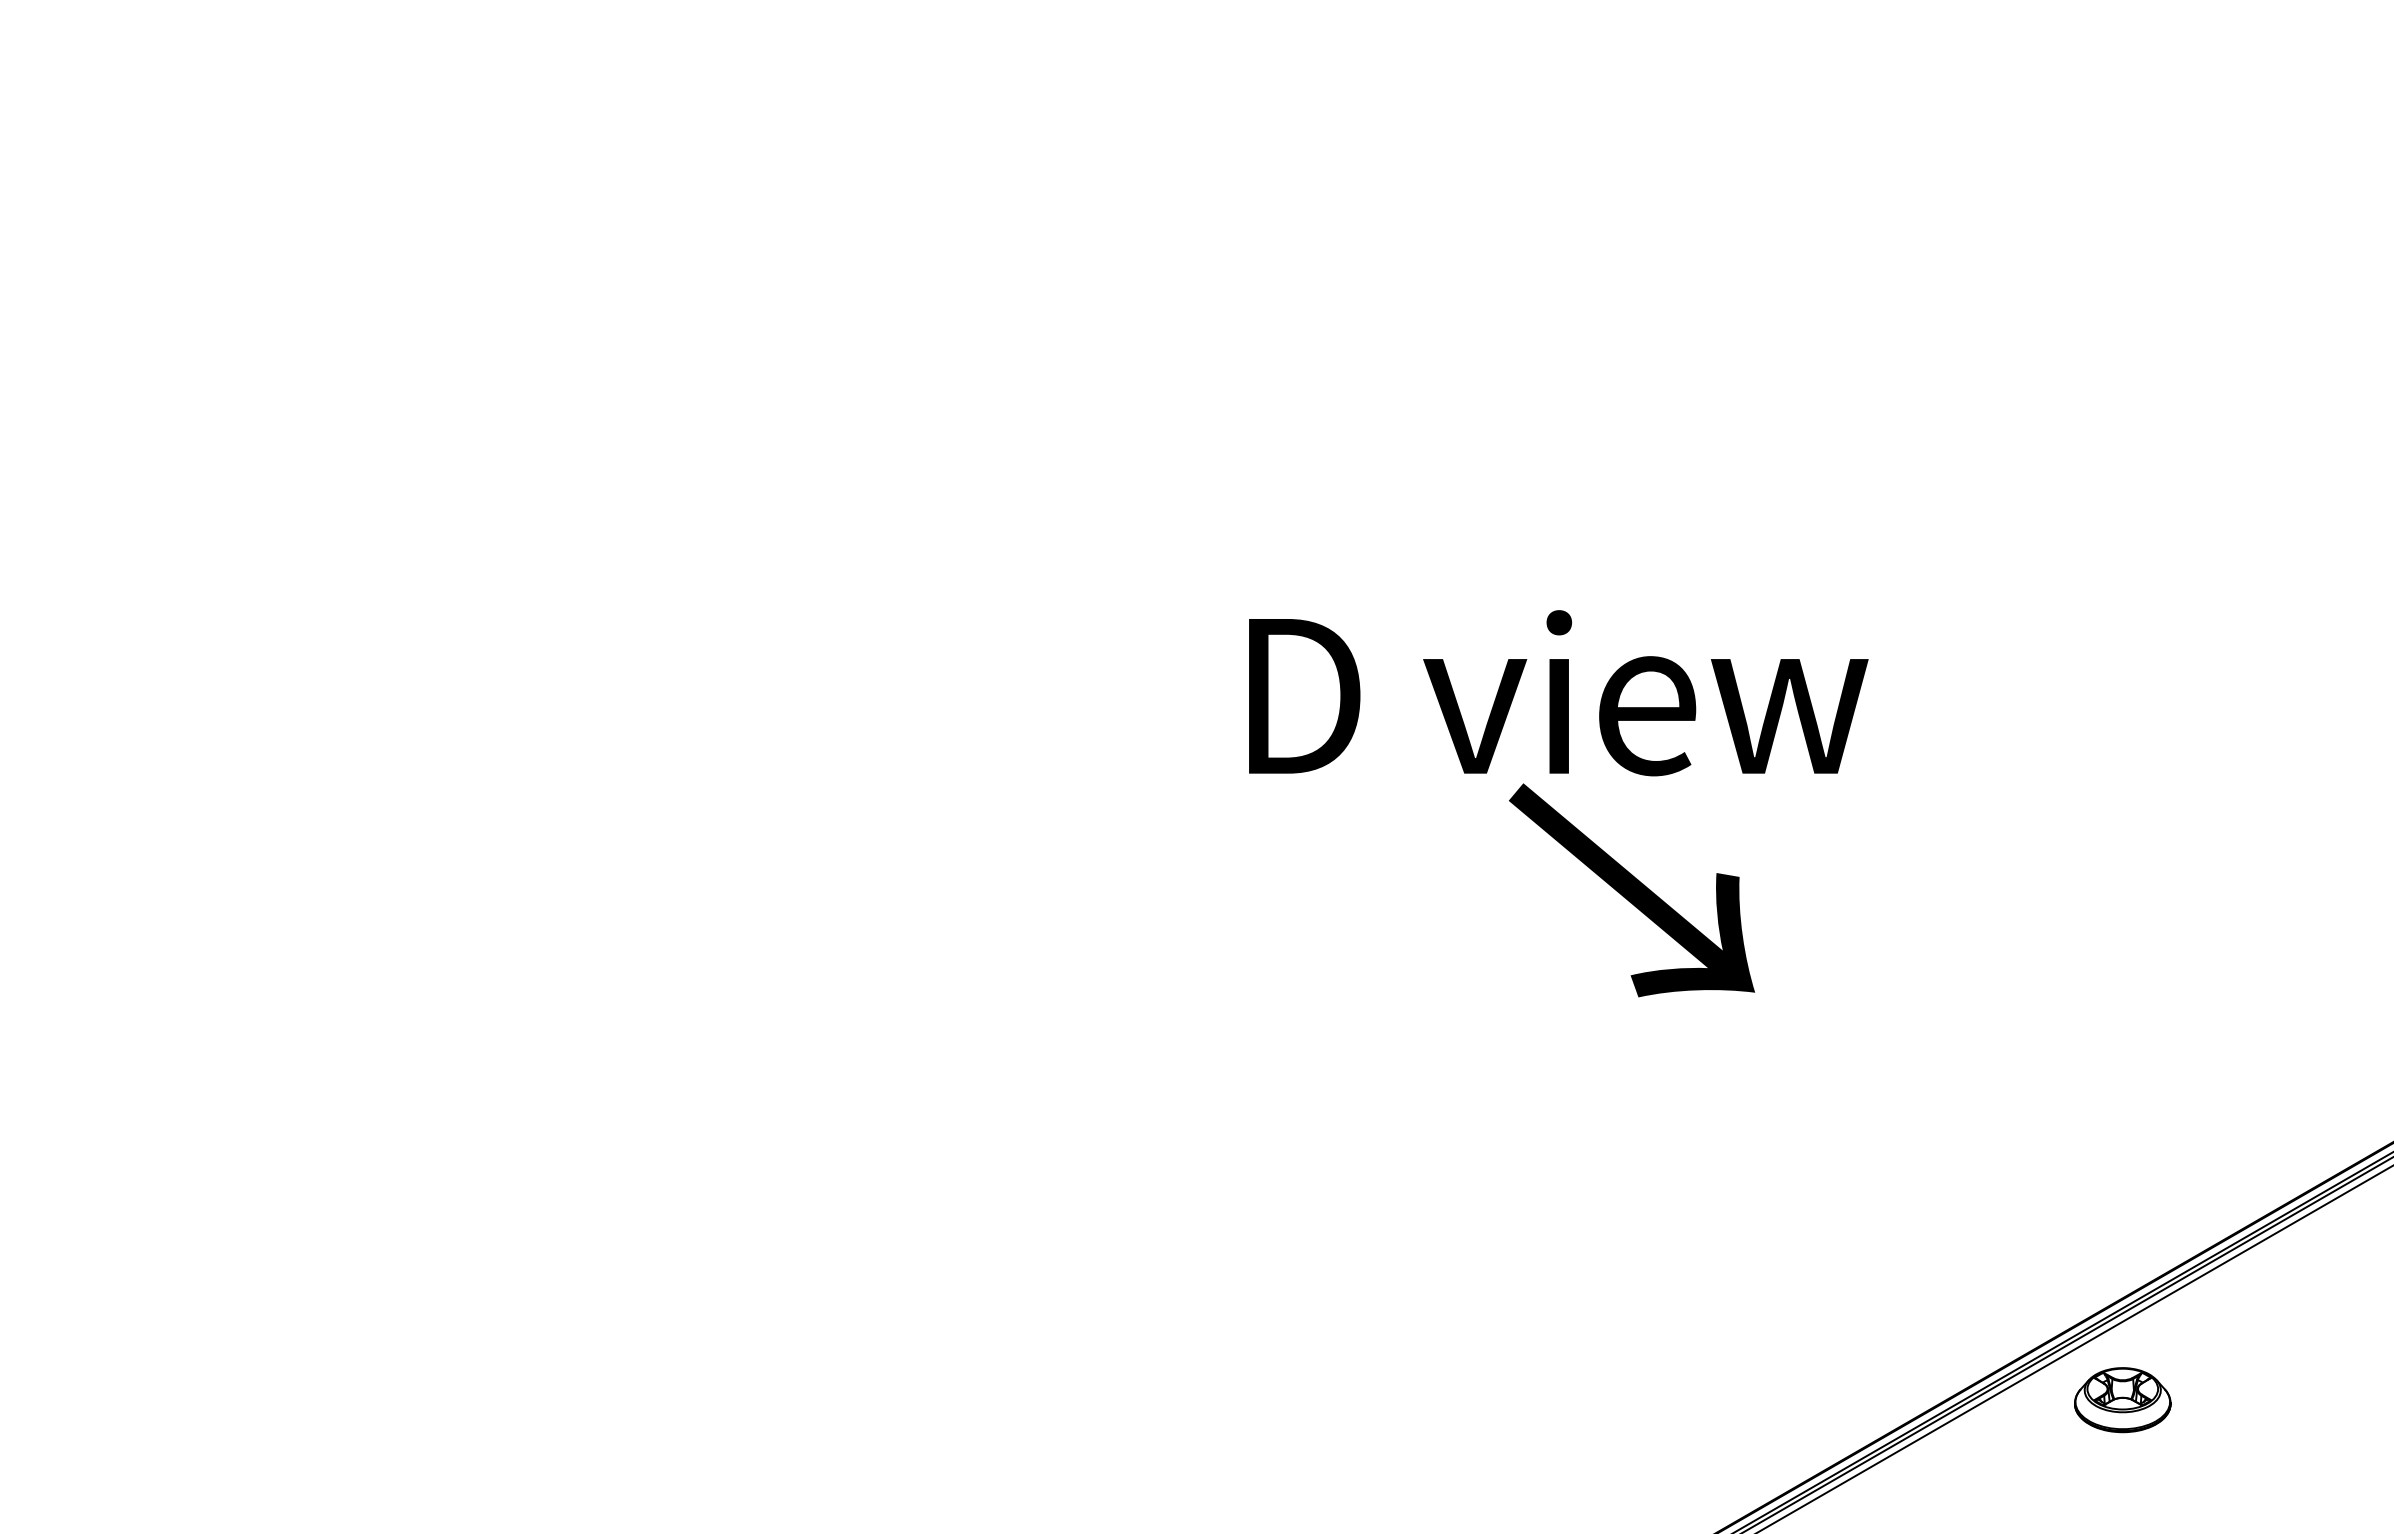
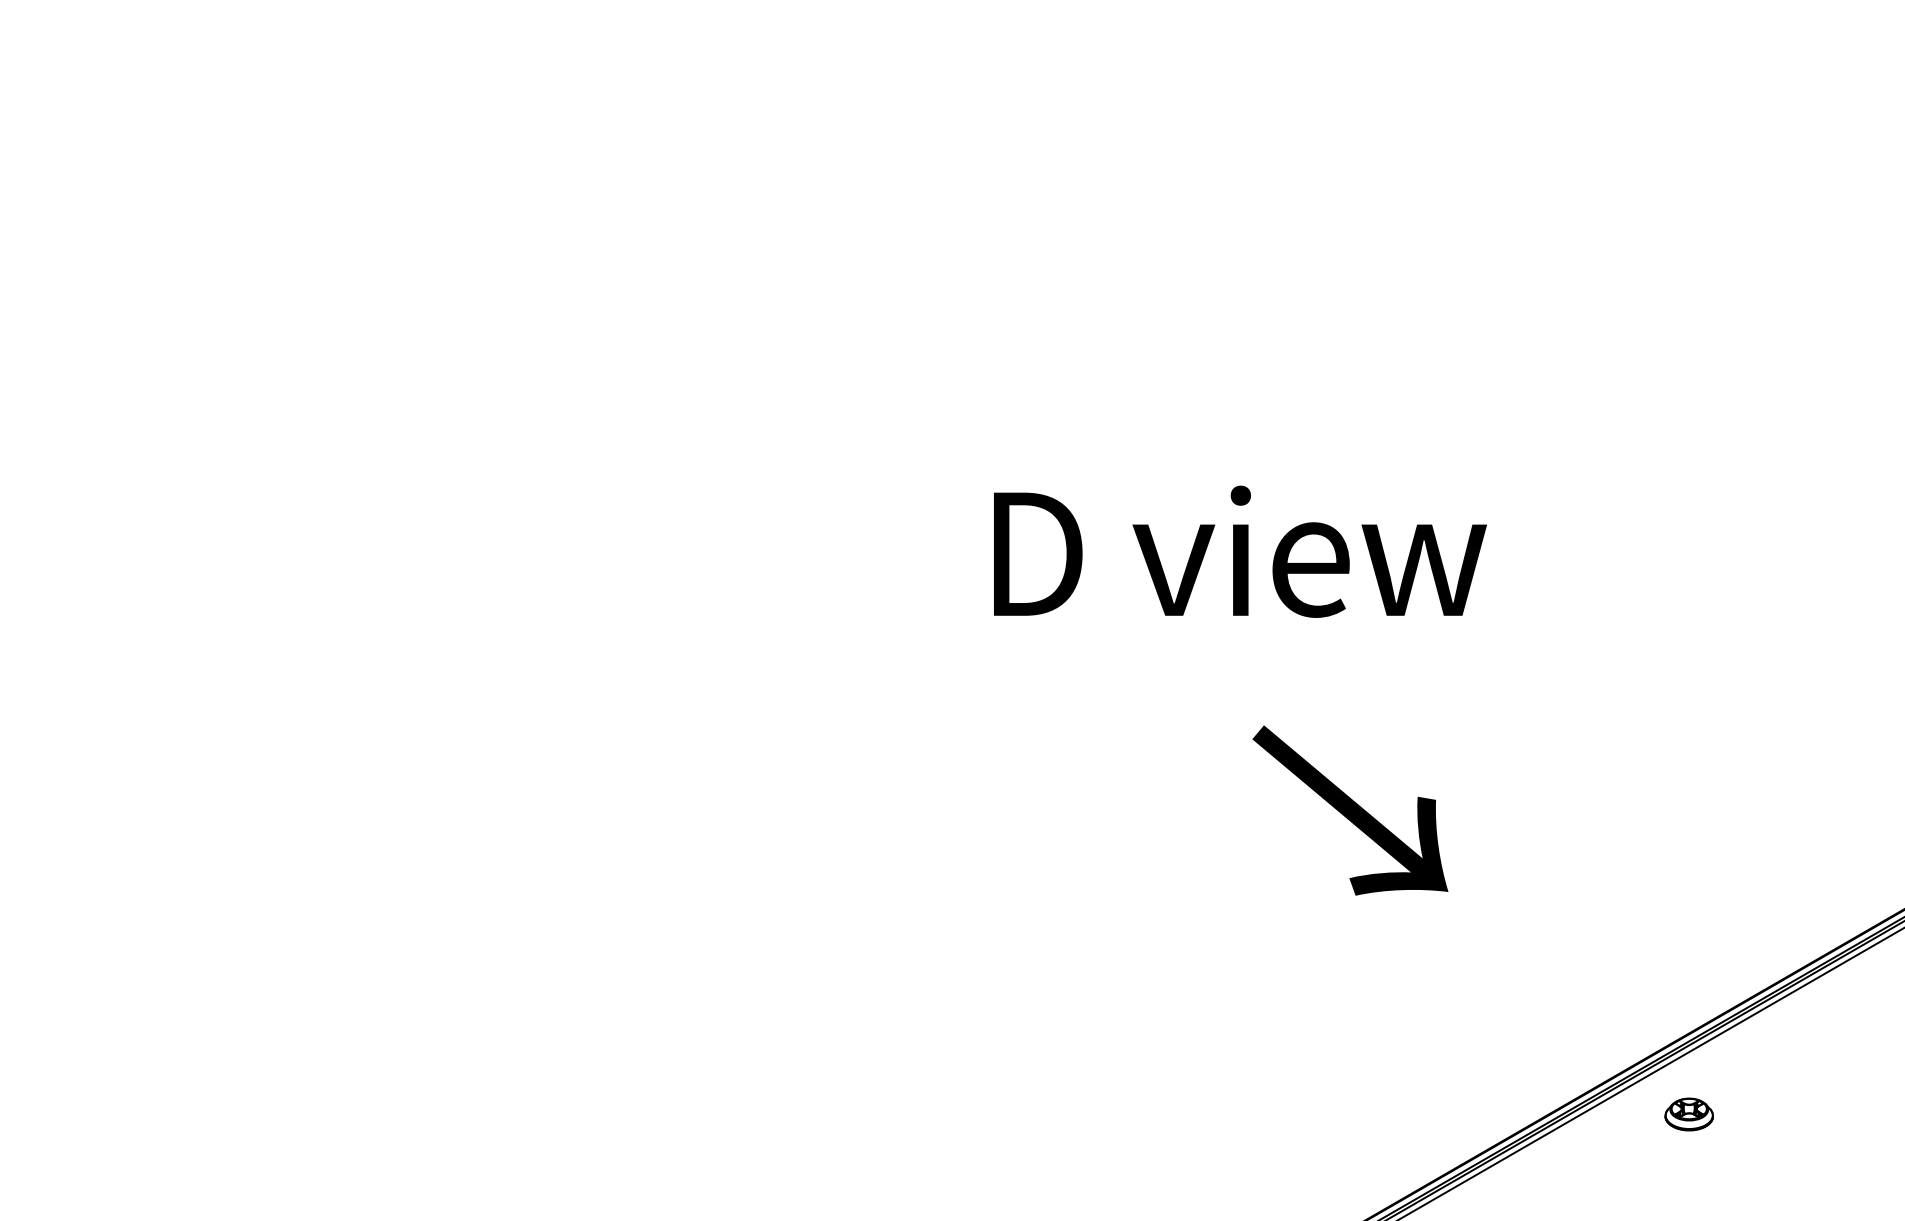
text: (1631, 890) -> (1350, 810), moved
part: (2122, 1400) -> (1689, 1114), size x0.62

